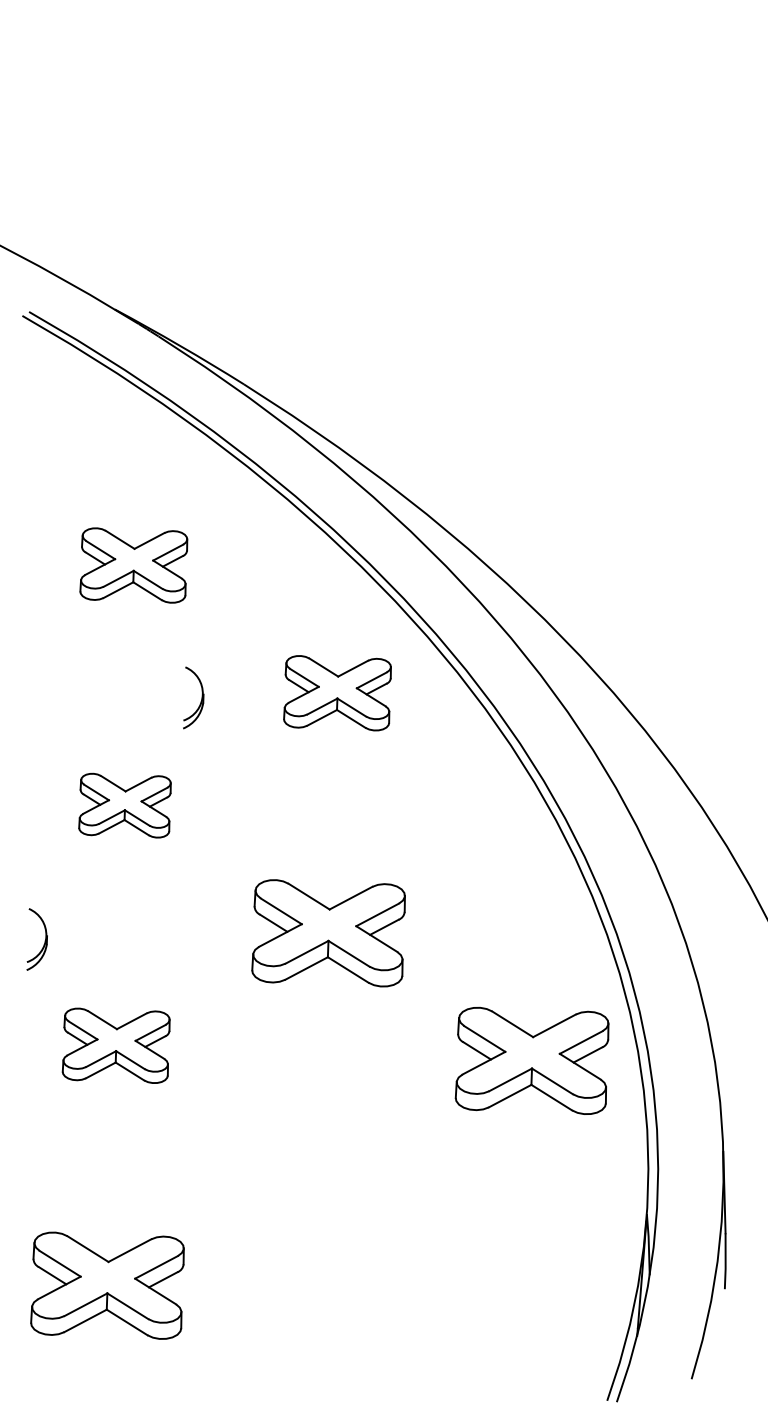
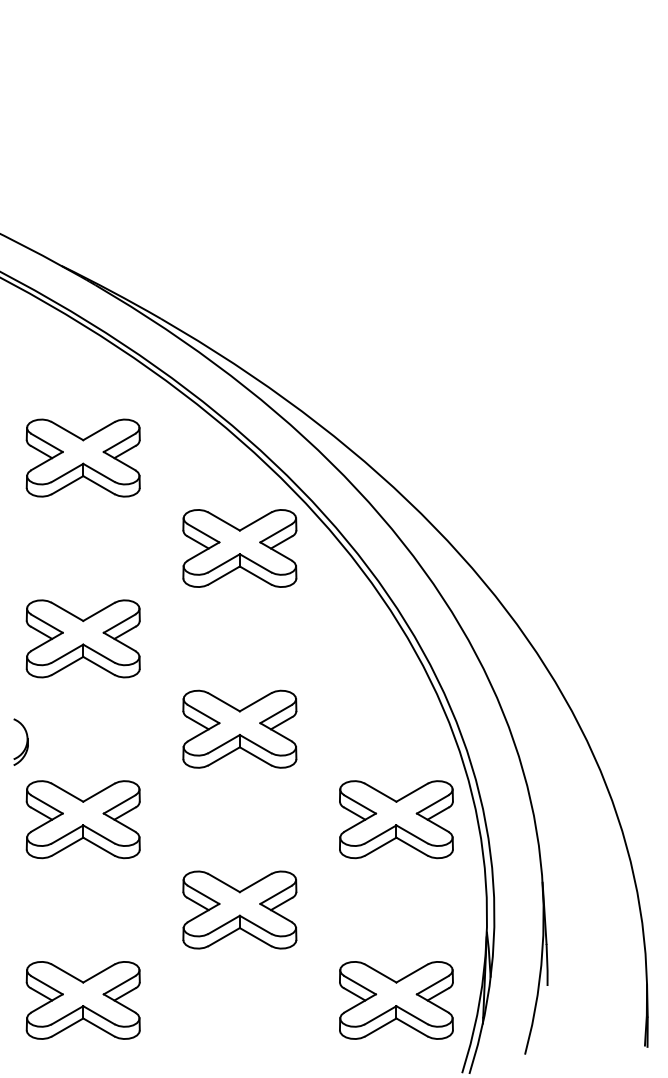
part: (133, 564) -> (82, 457), size x1.43
part: (337, 693) -> (239, 548), size x1.43
part: (193, 697) -> (131, 555), removed
part: (124, 805) -> (82, 638), size x1.67
part: (115, 1045) -> (82, 819), size x1.43
part: (319, 1172) -> (239, 909), added
part: (523, 1301) -> (396, 1000), added

